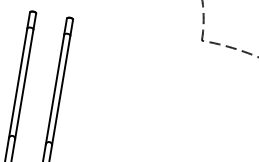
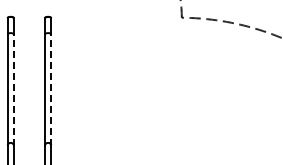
line: (23, 84) -> (13, 90), solid -> dashed
line: (61, 90) -> (51, 90), solid -> dashed

